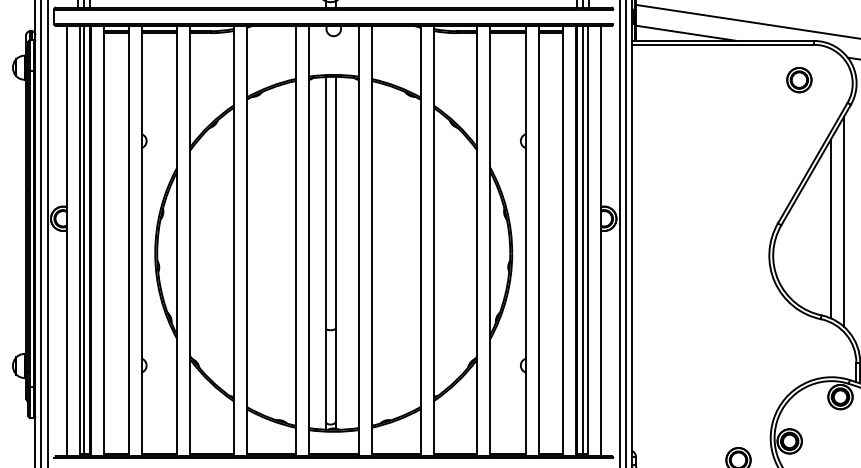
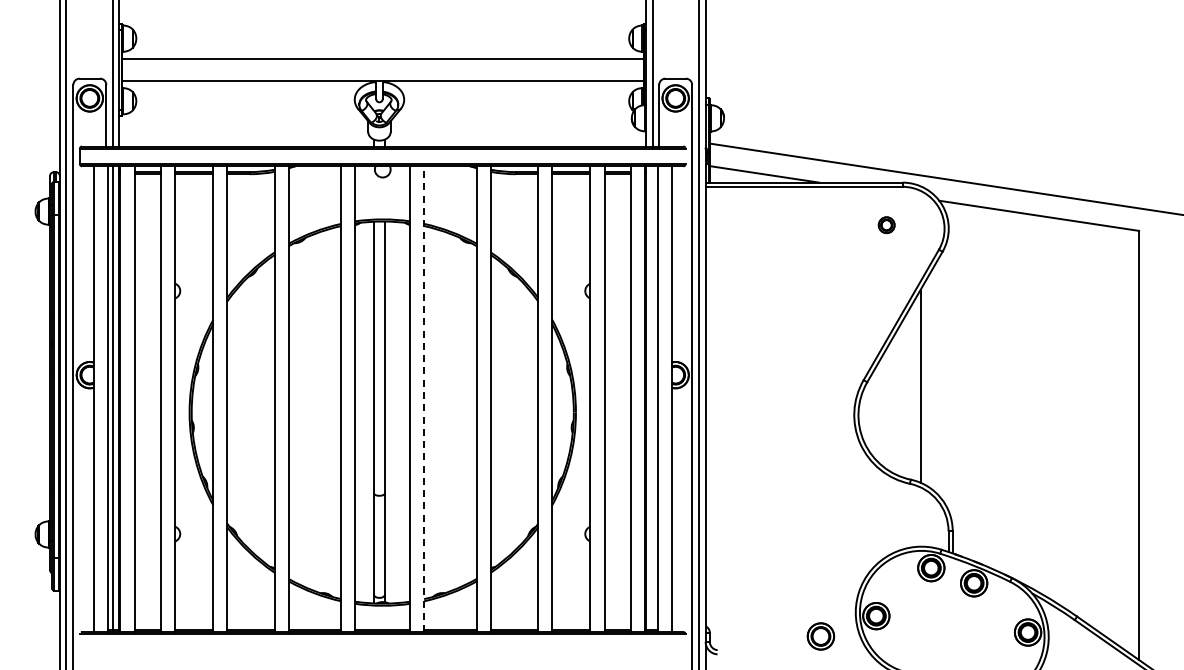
part: (799, 80) -> (886, 225), size x0.6
line: (843, 221) -> (934, 378), removed
line: (582, 240) -> (652, 398), removed
line: (372, 241) -> (424, 399), solid -> dashed

